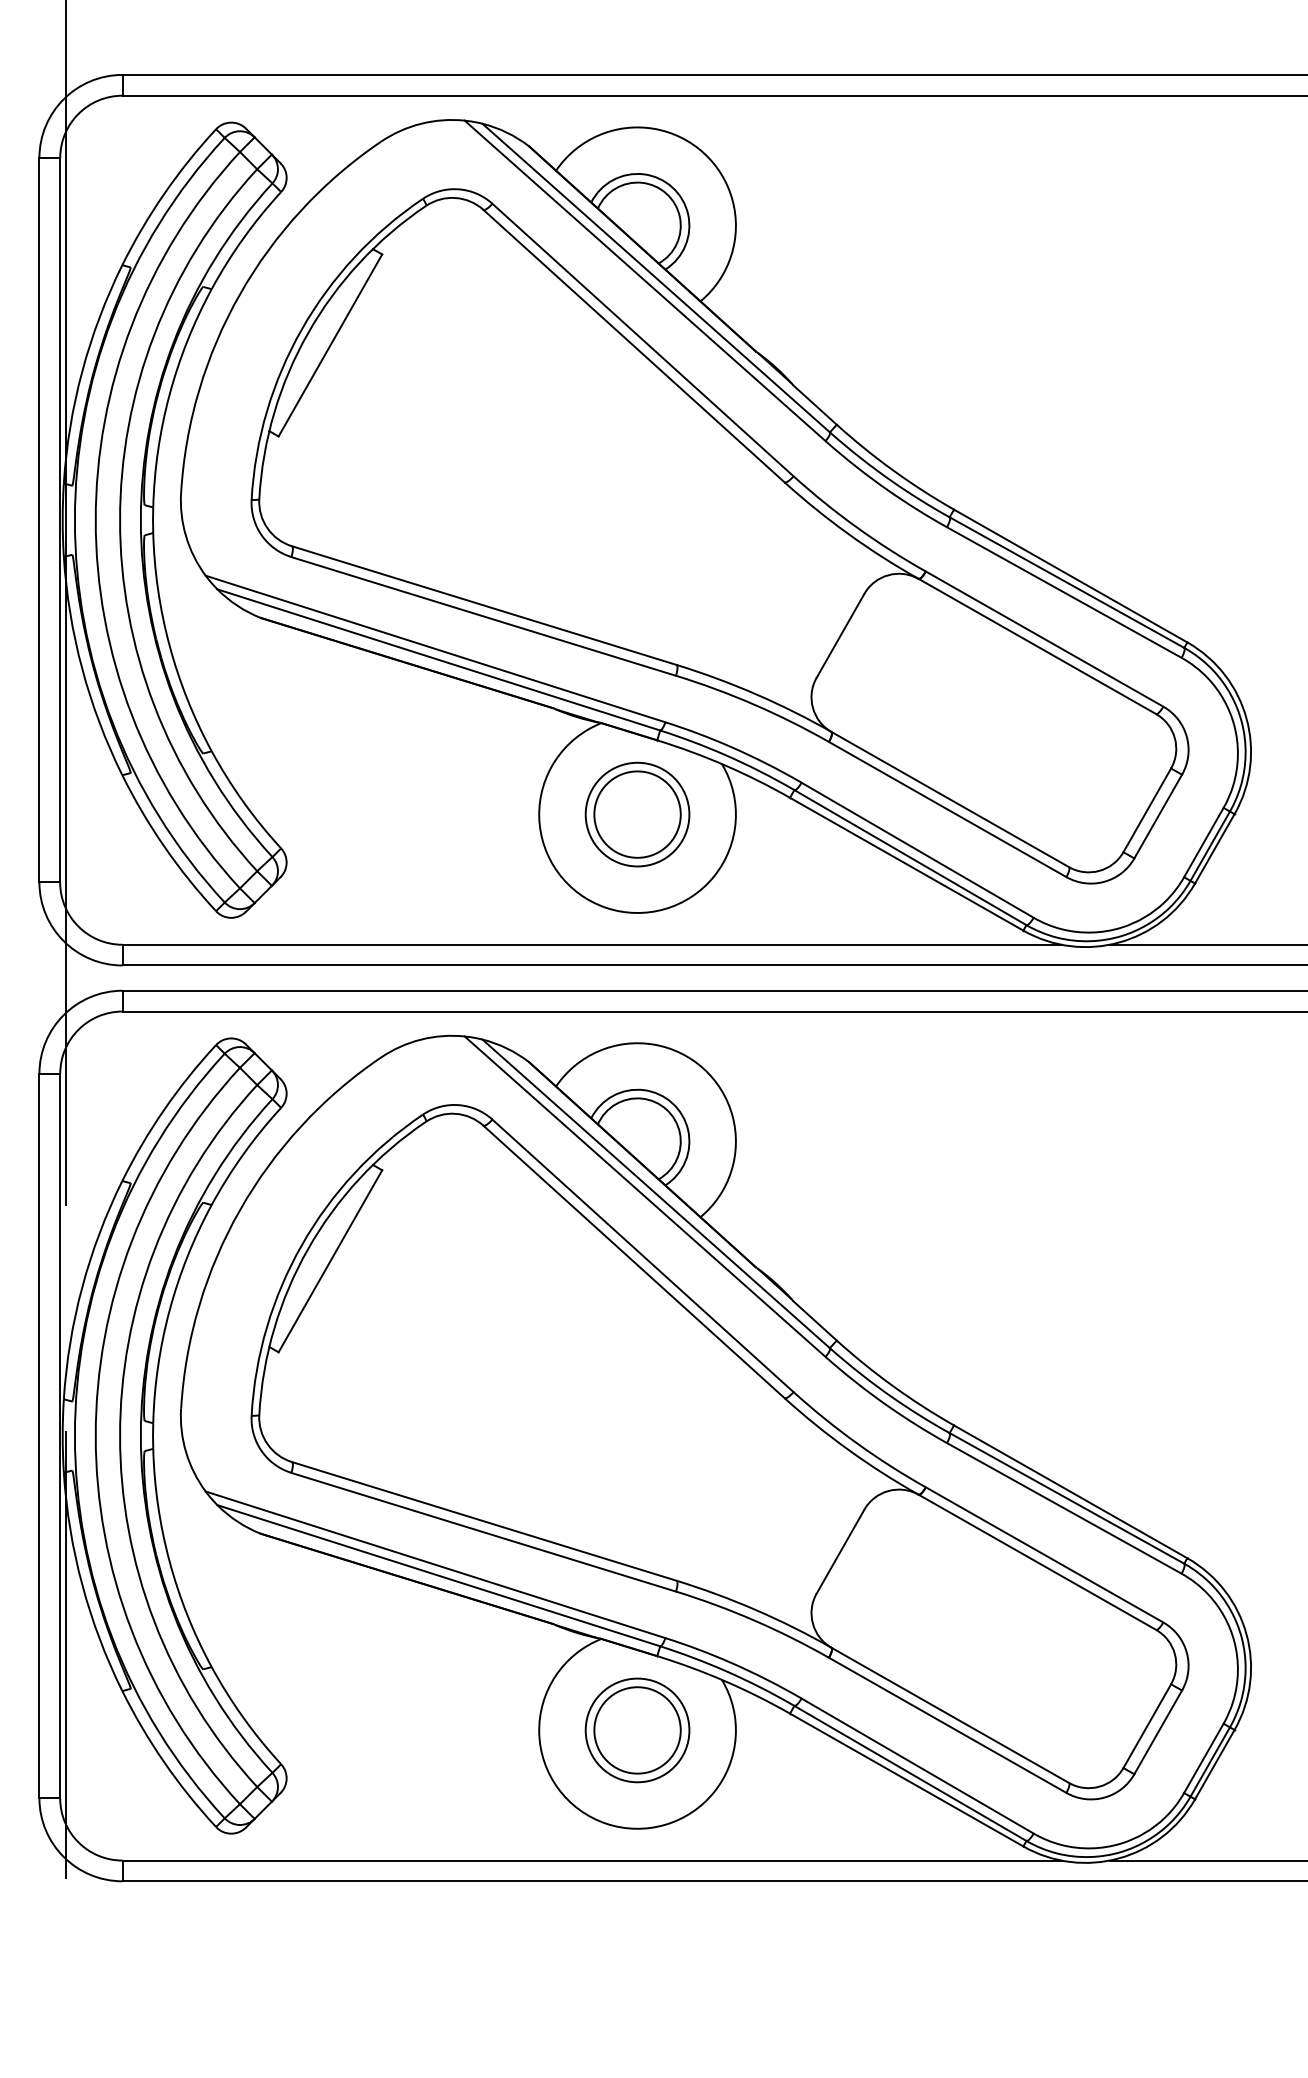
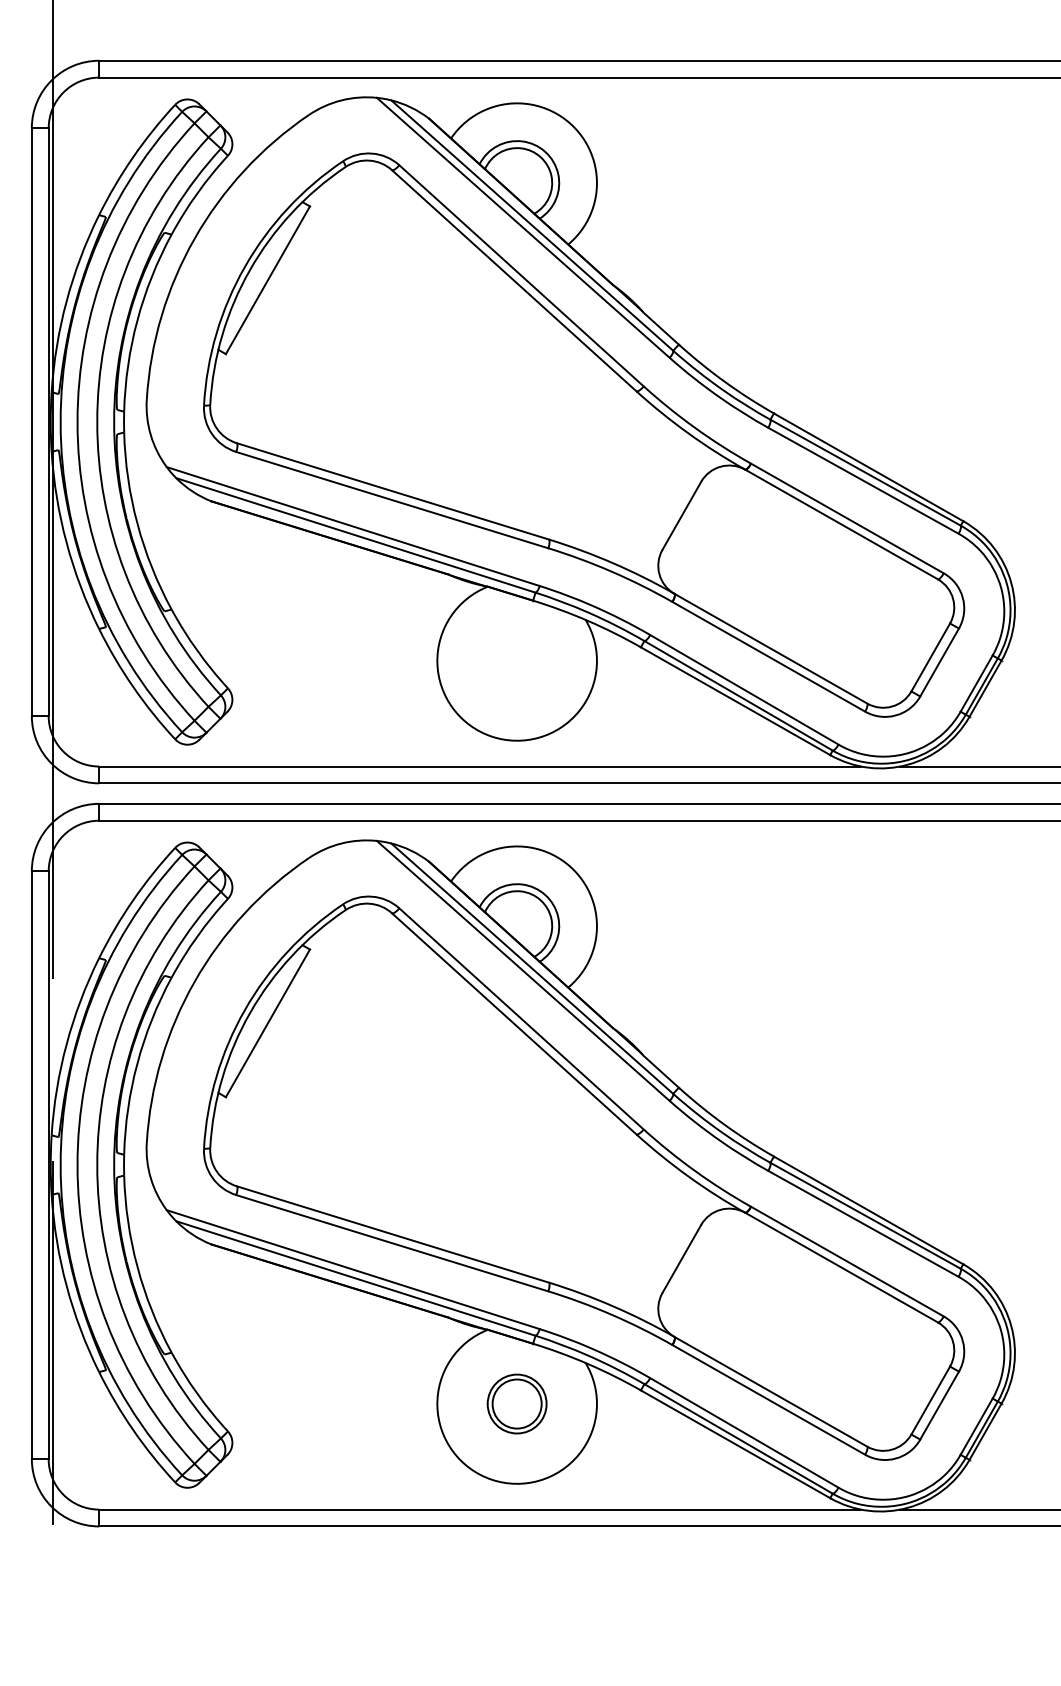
part: (637, 814) -> (517, 660), removed
part: (637, 1730) -> (517, 1404), size x0.7

